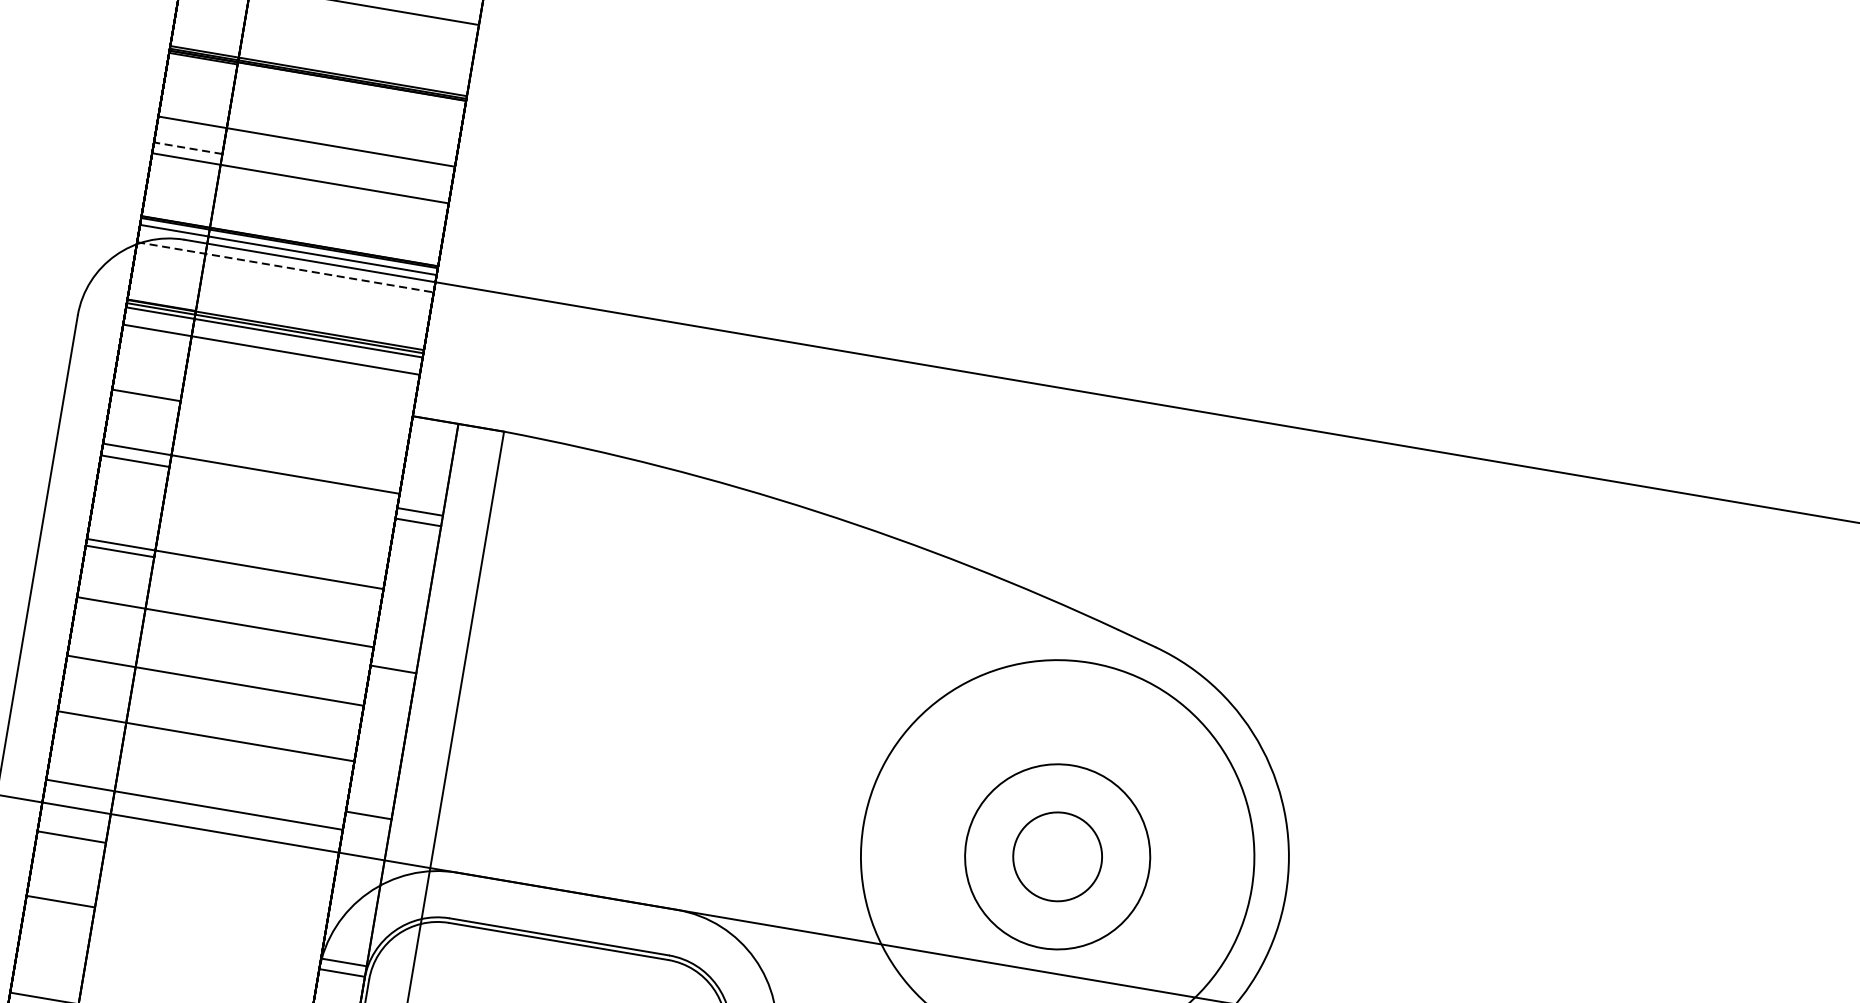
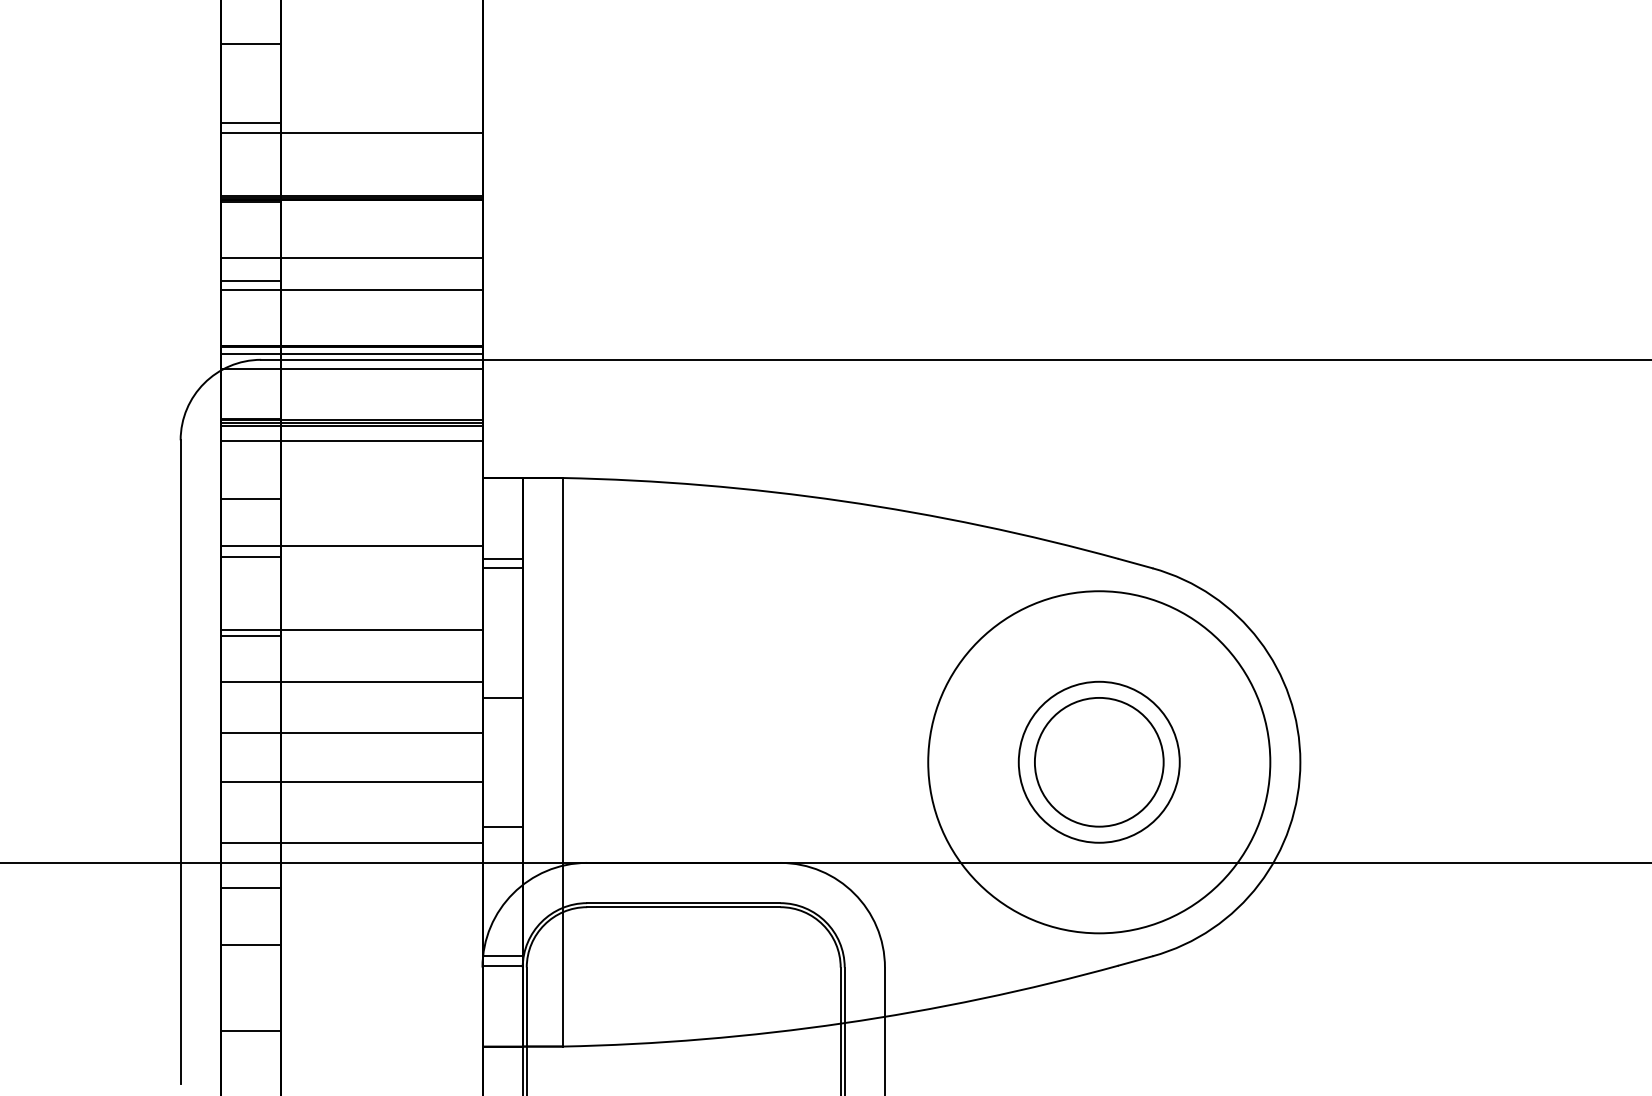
line: (187, 147) -> (250, 280), dashed -> solid
line: (285, 266) -> (351, 368), dashed -> solid
circle: (1056, 855) -> (1098, 761), size x1.67

